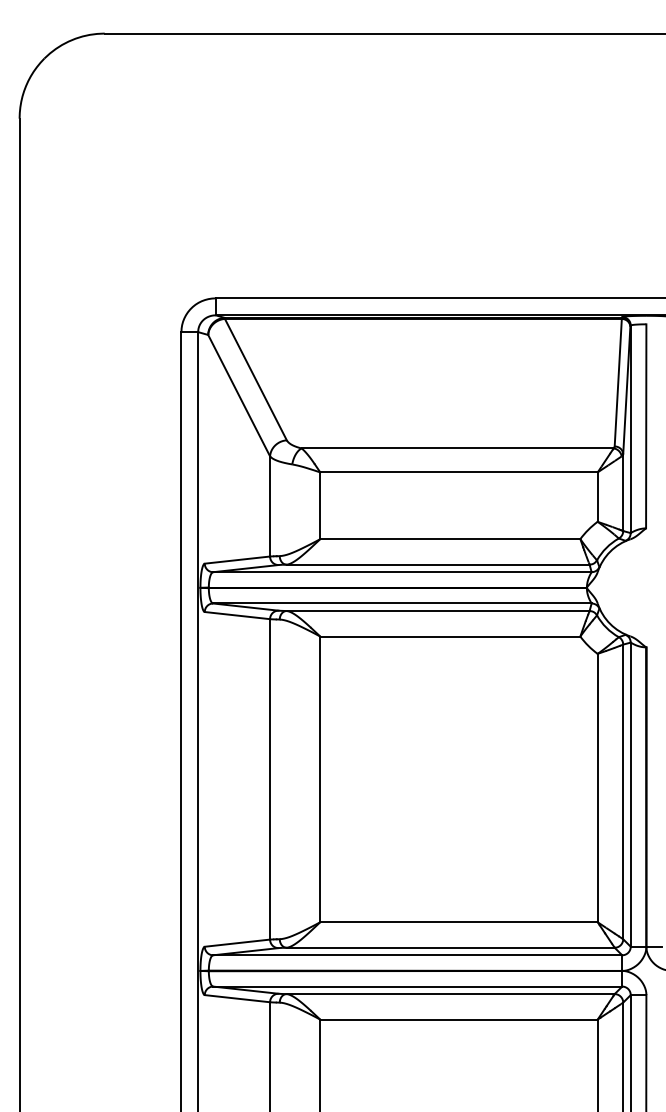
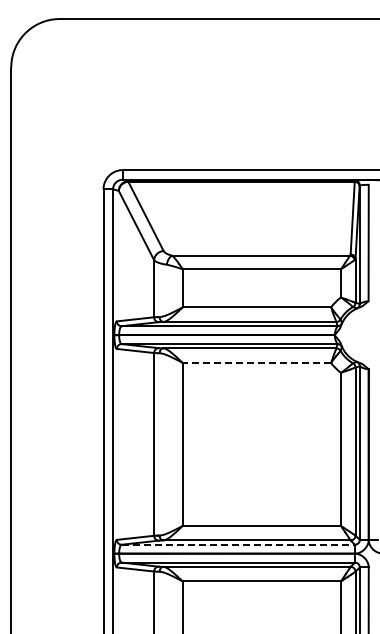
line: (449, 635) -> (256, 362), solid -> dashed
line: (418, 954) -> (238, 544), solid -> dashed

